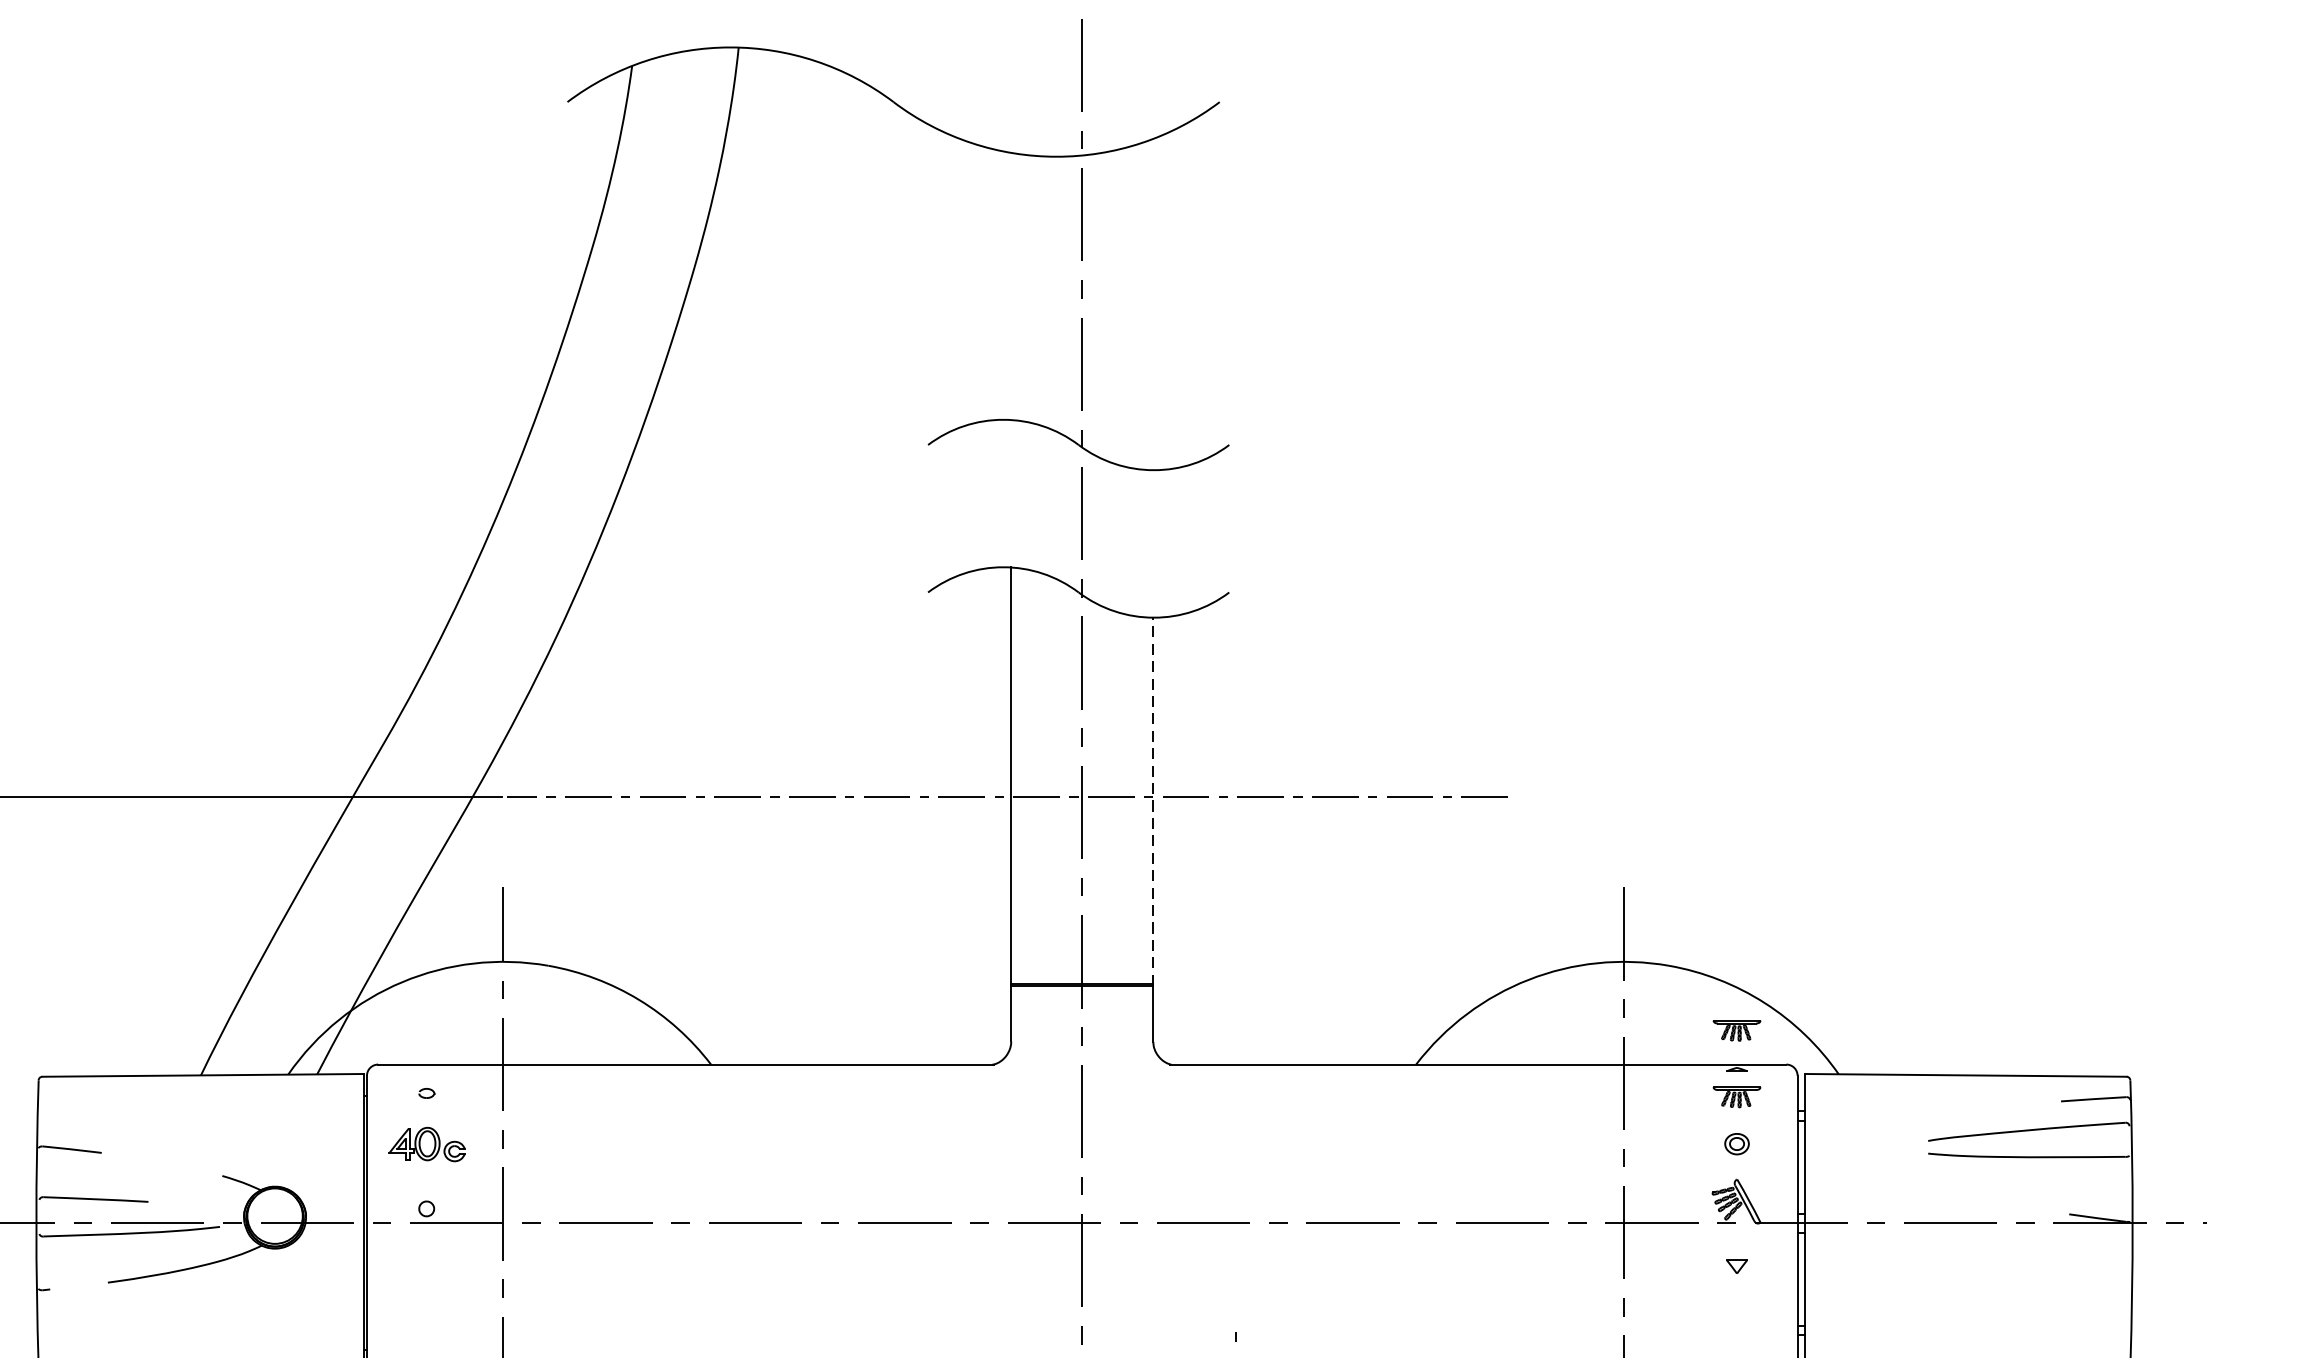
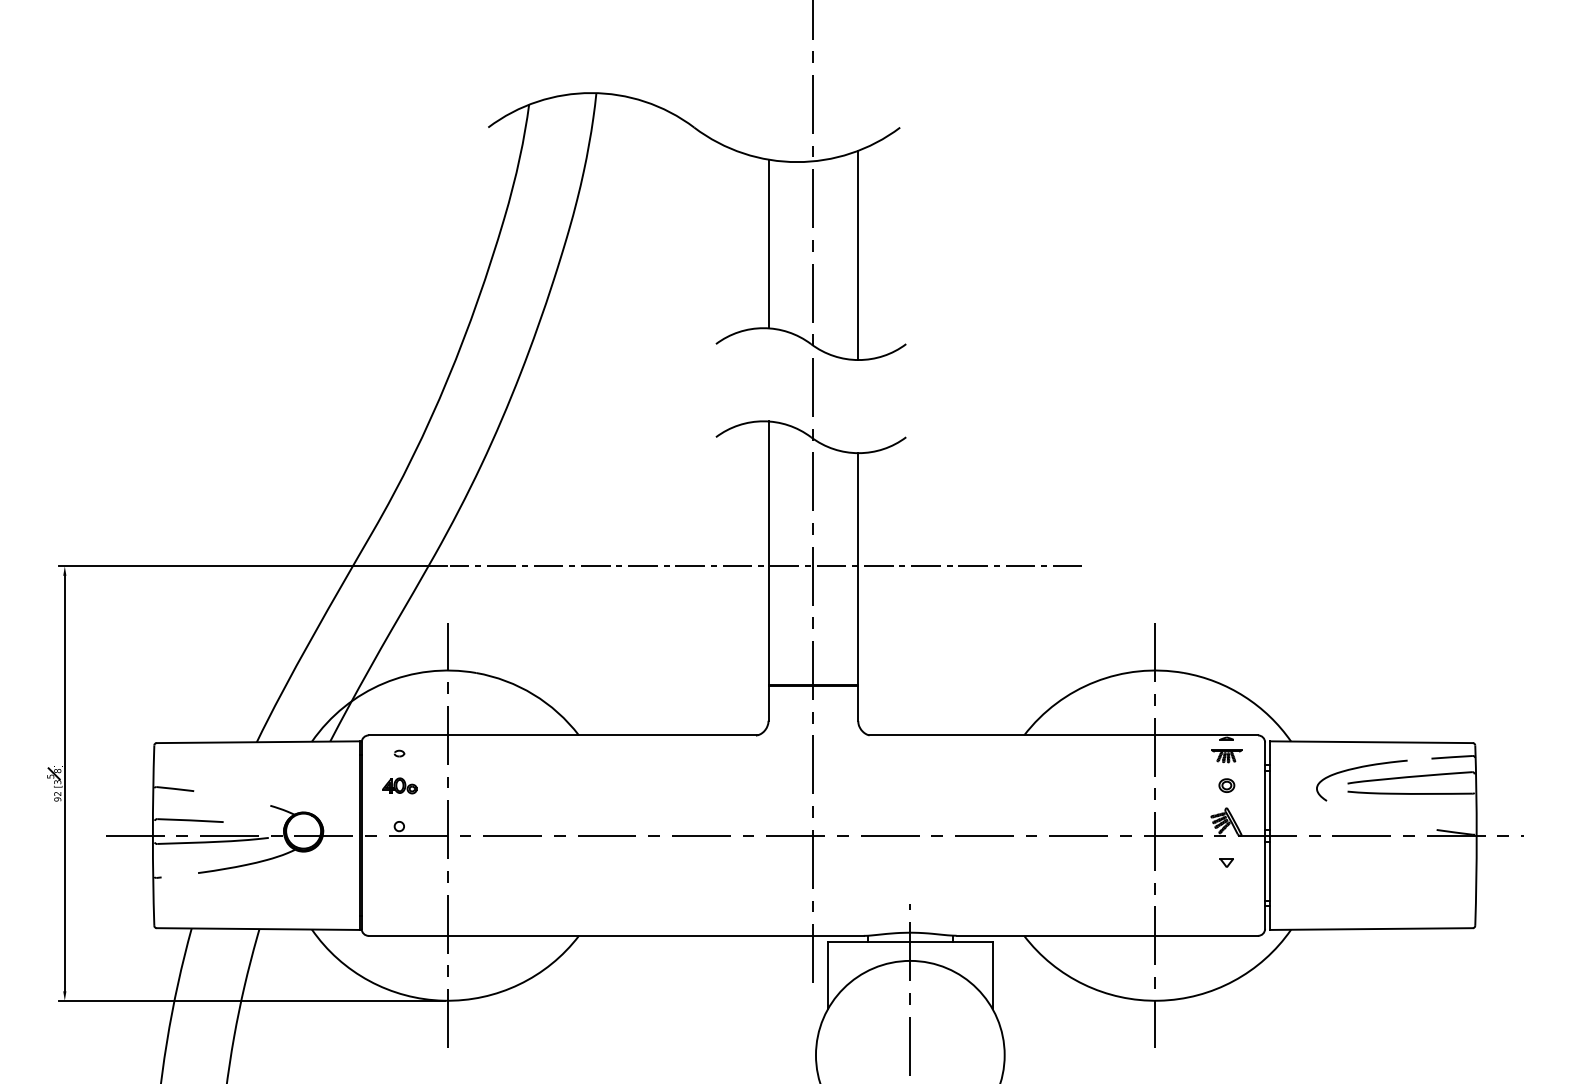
line: (1011, 285) -> (768, 243), added
line: (1153, 304) -> (858, 255), added
line: (1153, 800) -> (858, 568), dashed -> solid
part: (1736, 1031) -> (1226, 714), removed
curve: (1948, 1116) -> (1360, 768), added
part: (426, 1143) -> (399, 785), size x0.71

